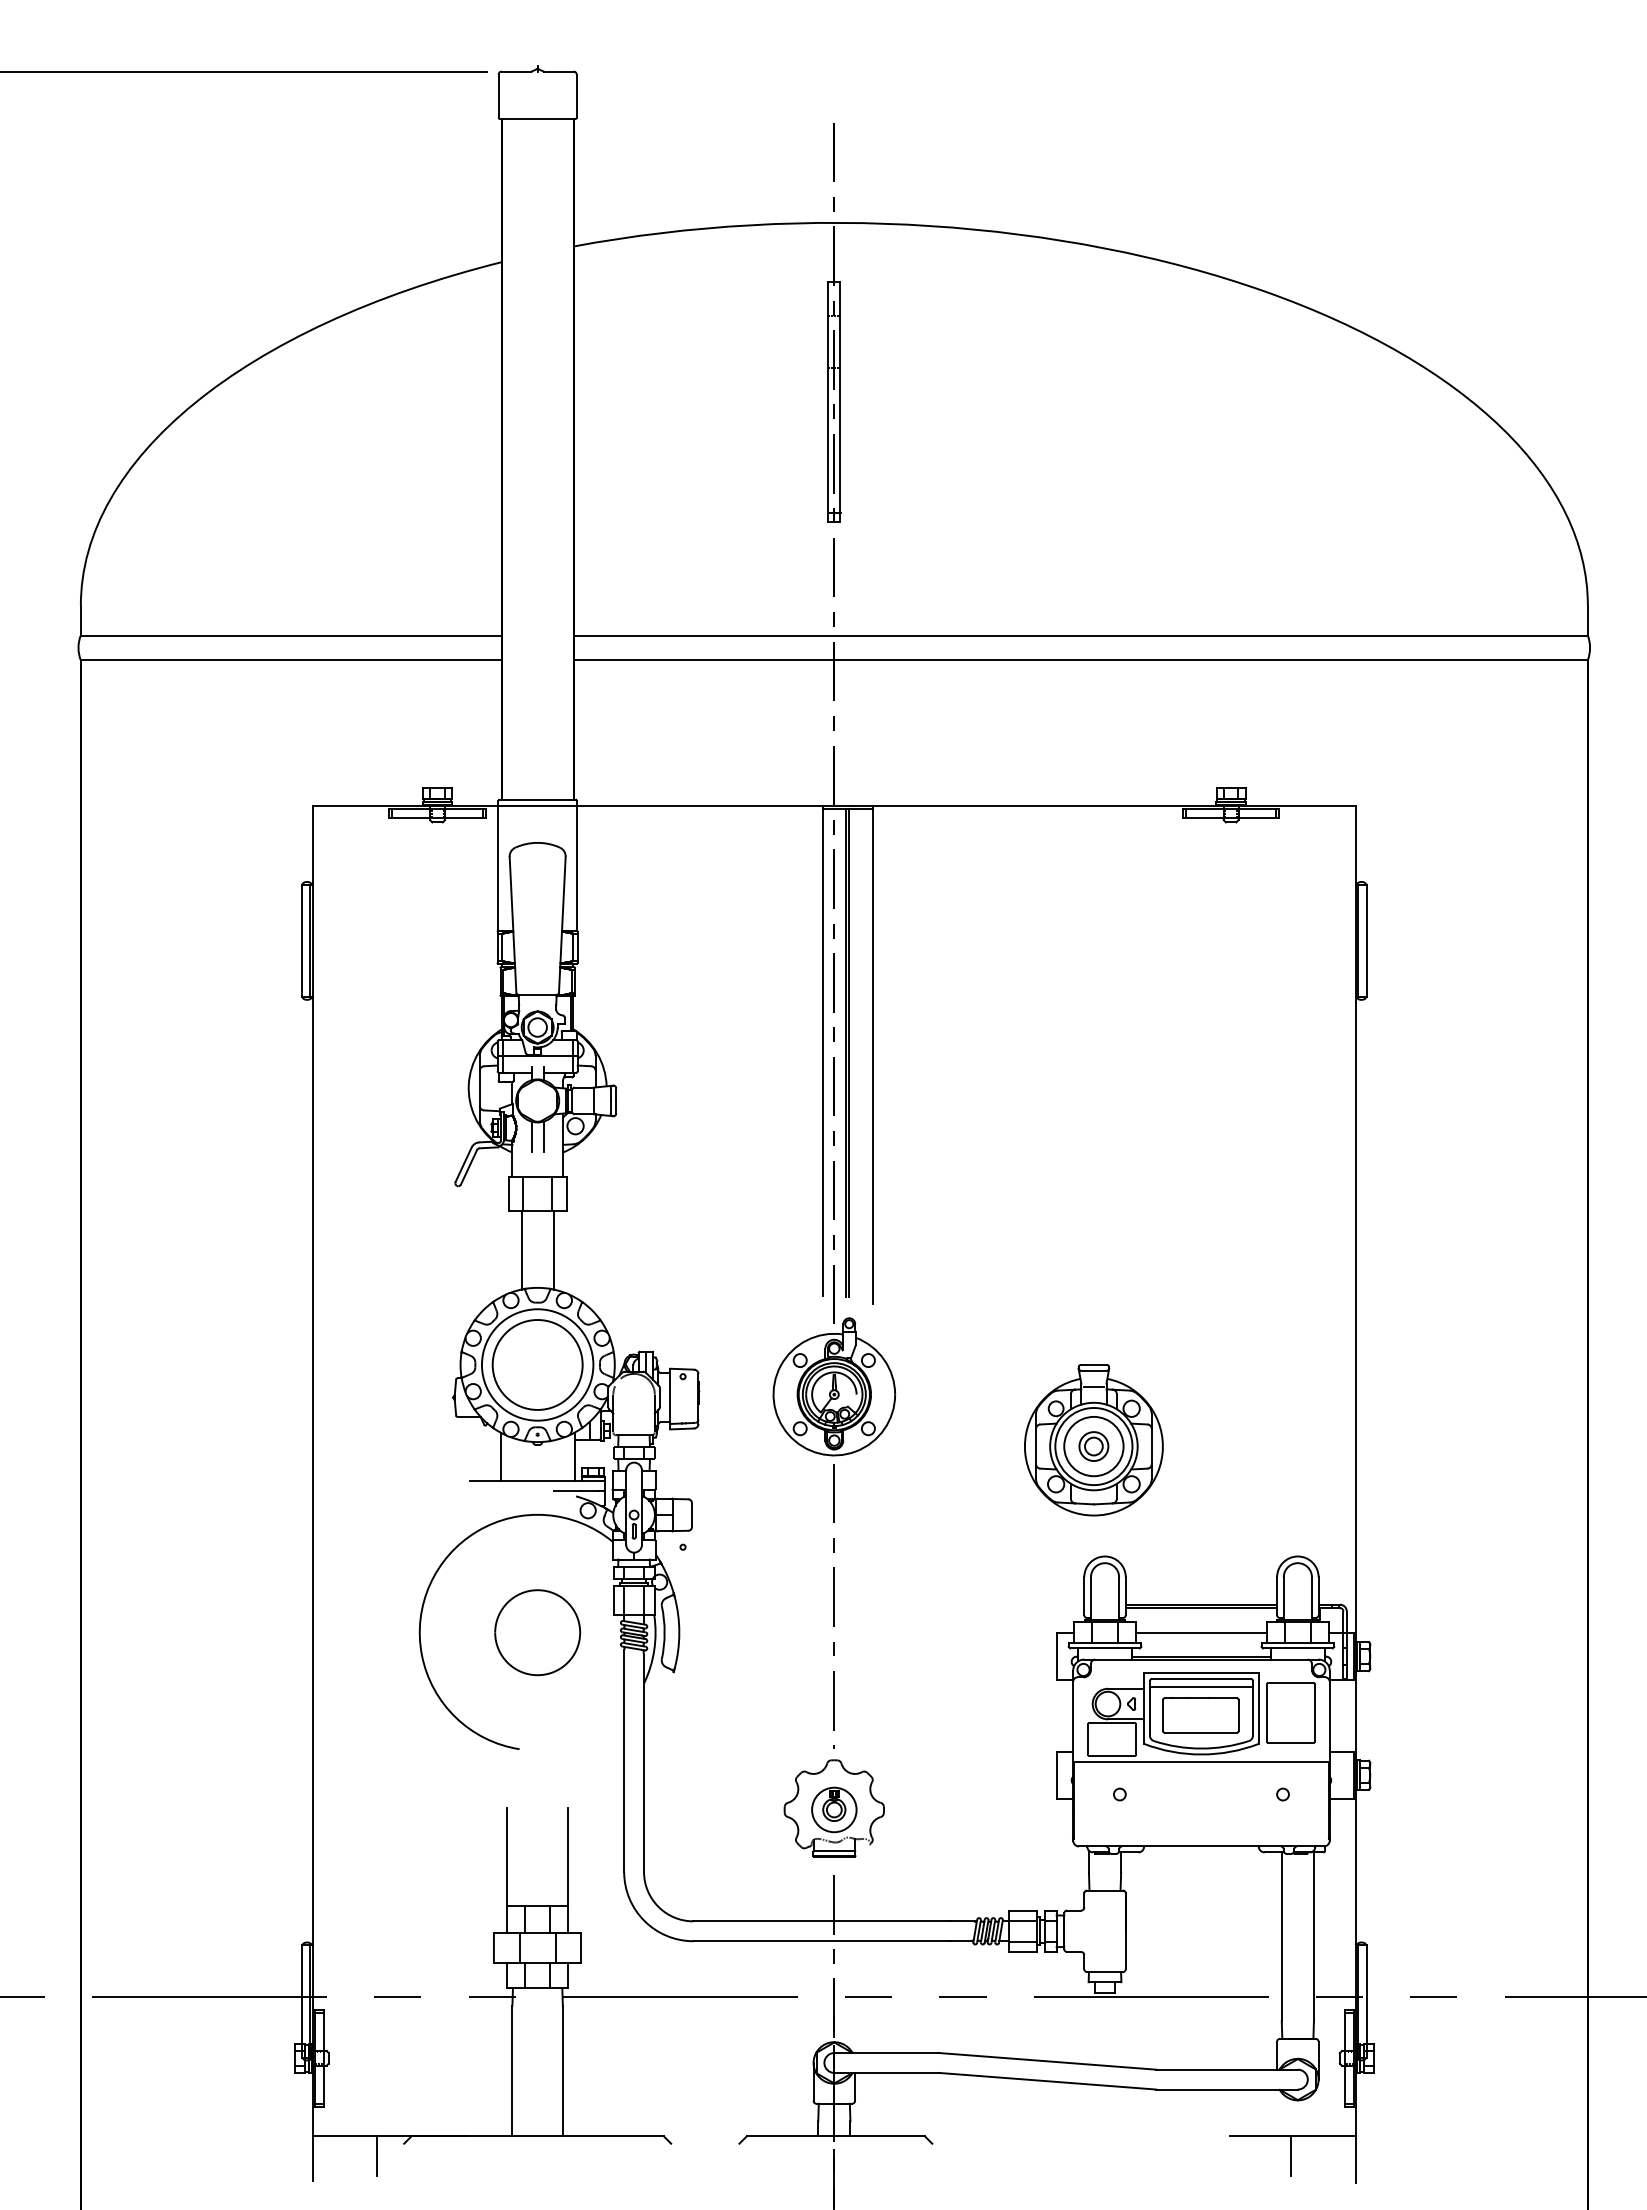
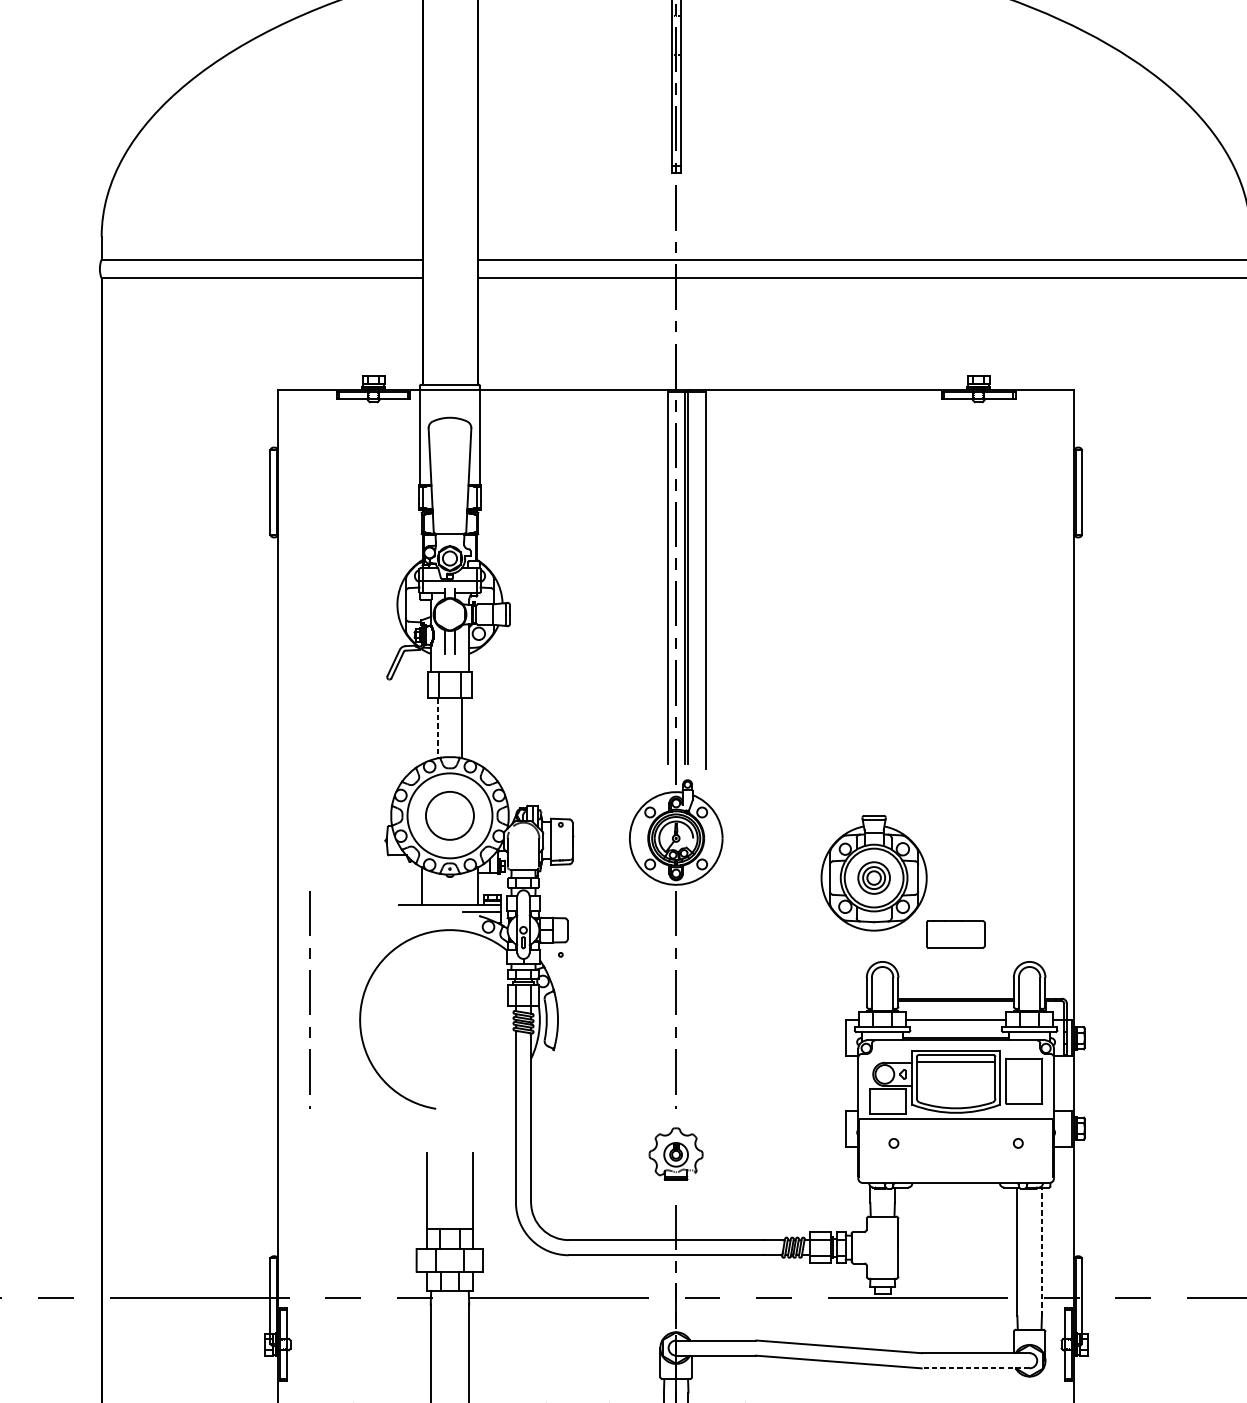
line: (521, 1250) -> (437, 728), solid -> dashed
circle: (537, 1364) -> (449, 815), size x0.7
circle: (1093, 1446) -> (873, 878), size x0.7
arc: (537, 1591) -> (449, 988), removed
line: (353, 1606) -> (309, 1000), added
part: (1200, 1715) -> (955, 934), moved
part: (833, 1808) -> (675, 1154), size x0.7
line: (1313, 1936) -> (1041, 1251), solid -> dashed
line: (1227, 2089) -> (975, 1368), solid -> dashed

